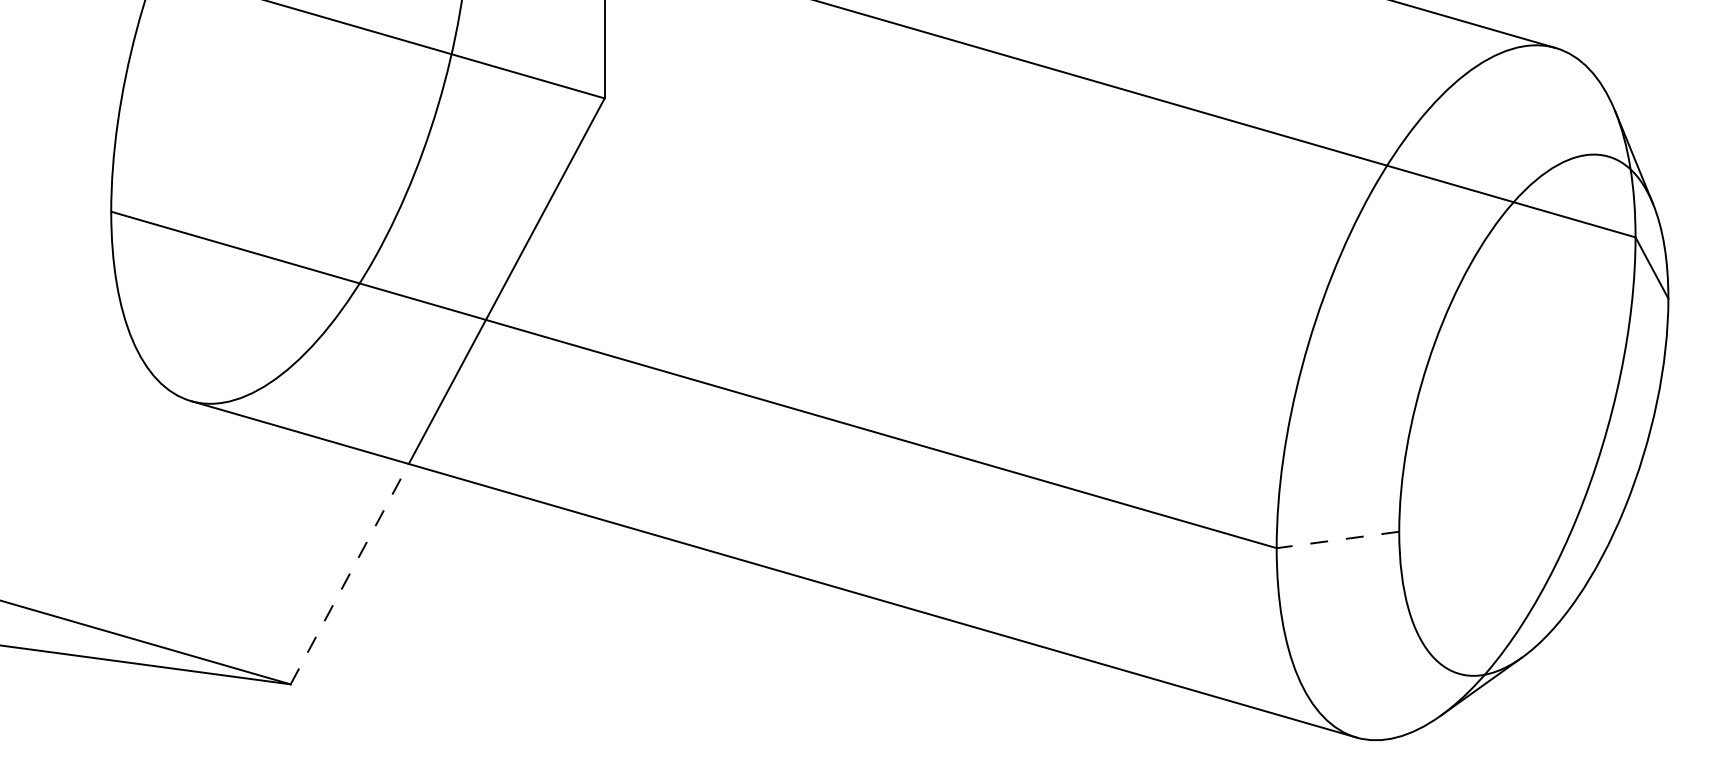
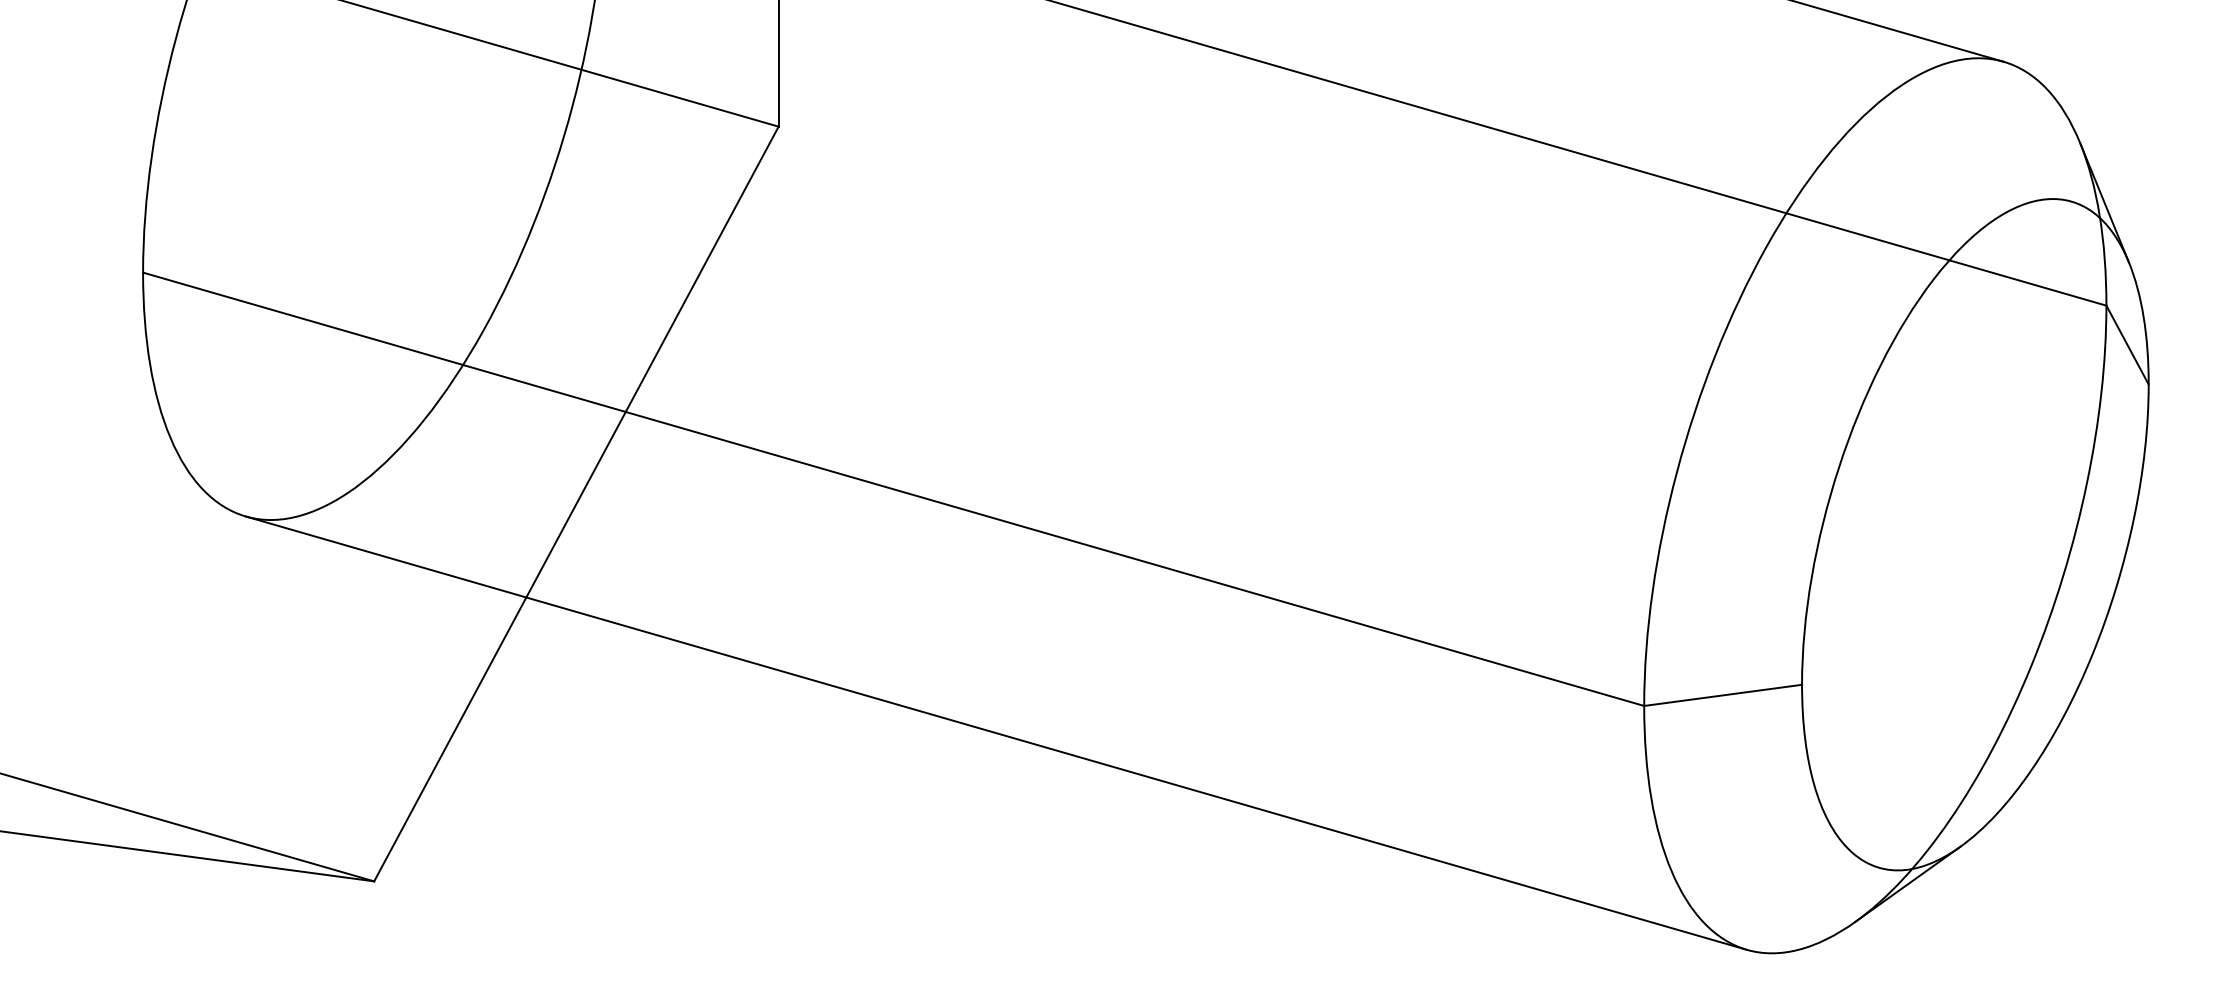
line: (1337, 539) -> (1722, 694), dashed -> solid
line: (349, 573) -> (449, 738), dashed -> solid

